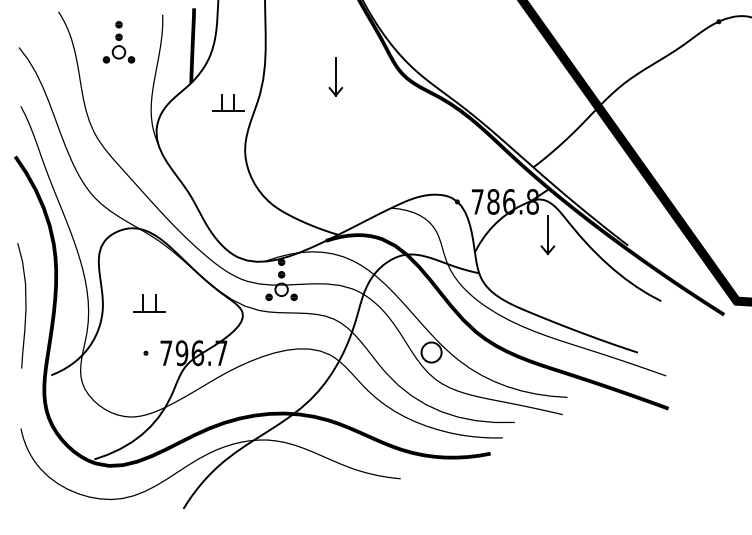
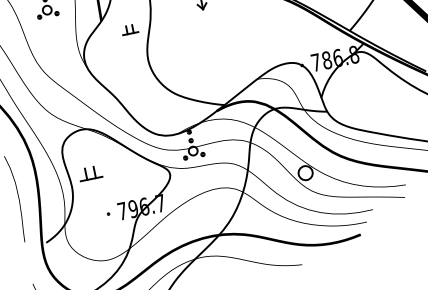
part: (228, 102) -> (129, 29), size x0.7
part: (547, 235) -> (369, 75), removed
part: (149, 303) -> (90, 173), moved

